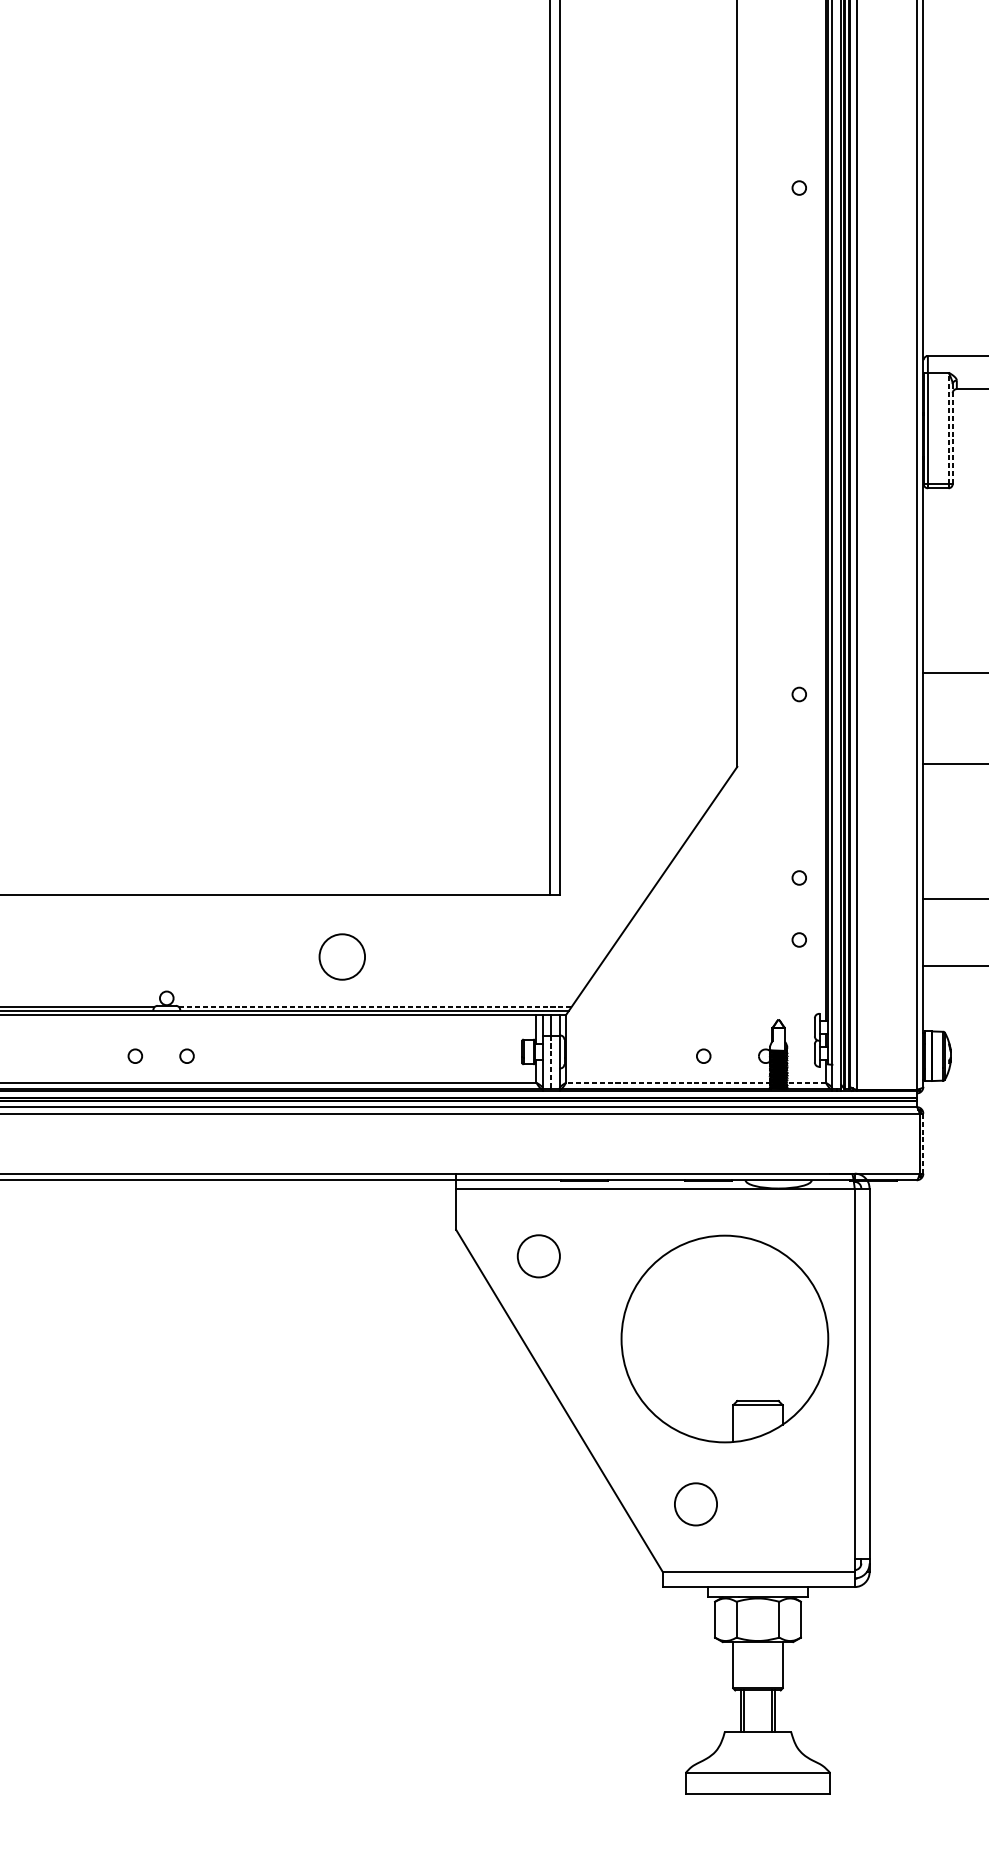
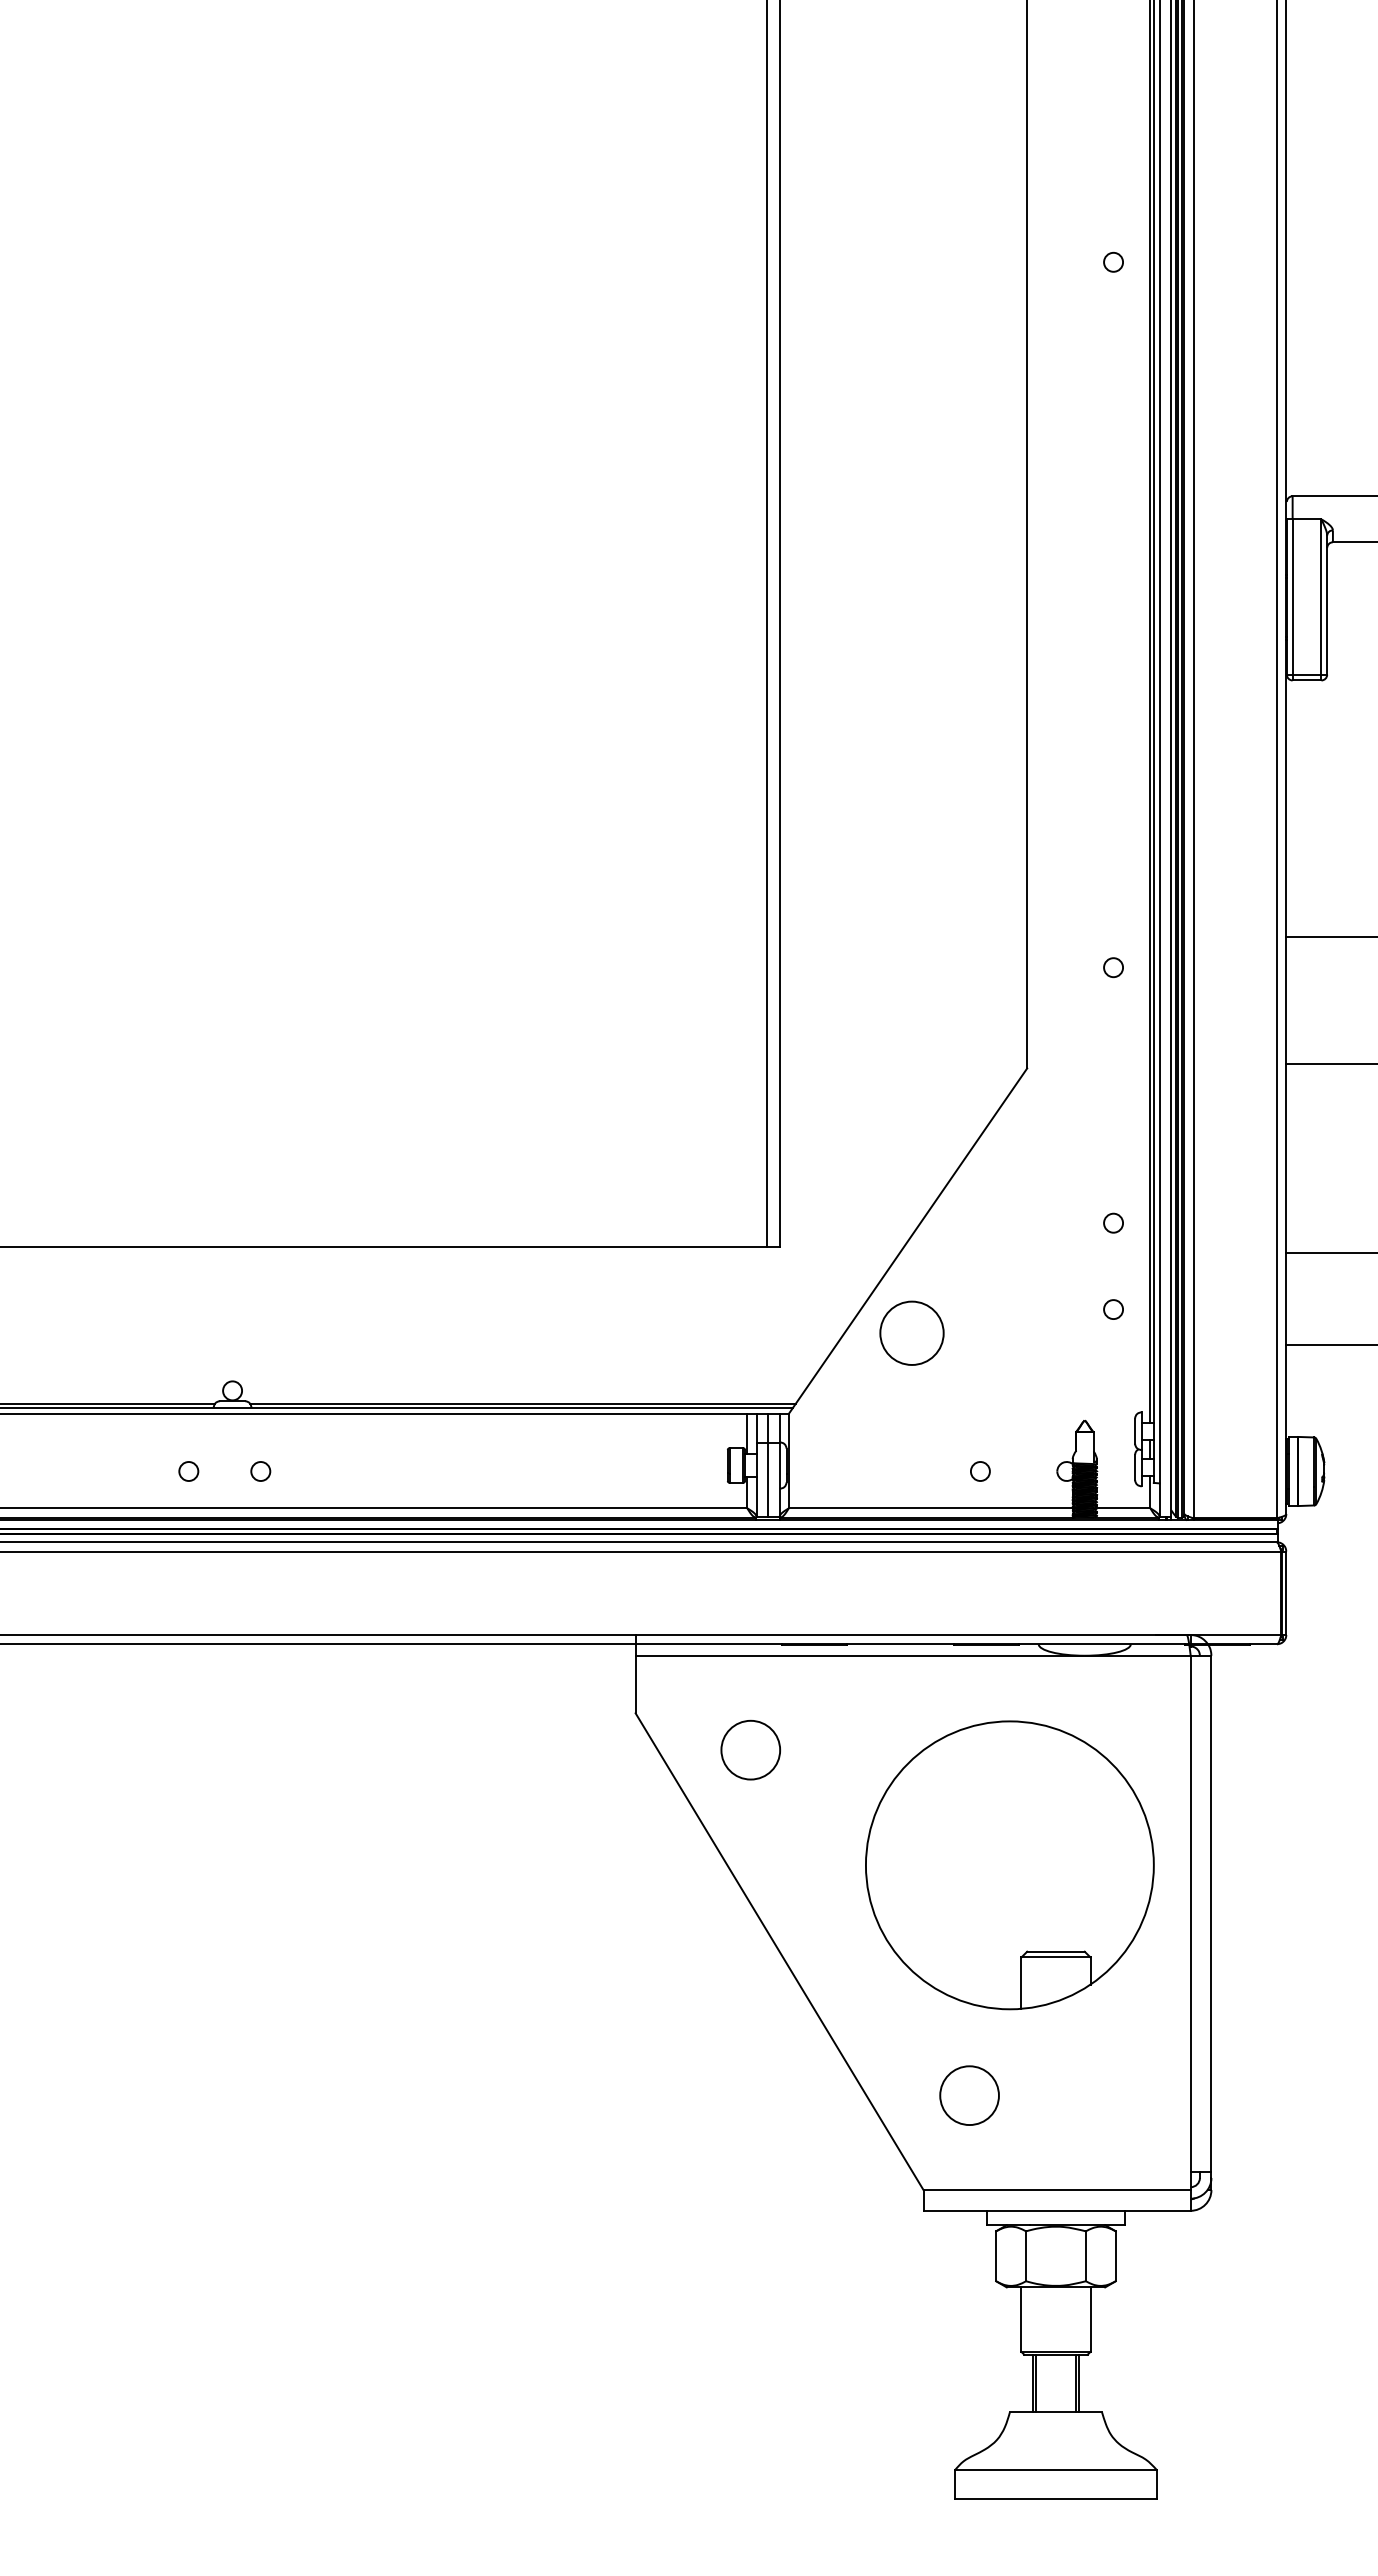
line: (948, 428) -> (1321, 596), dashed -> solid
line: (952, 434) -> (1327, 605), dashed -> solid
circle: (341, 956) -> (911, 1332), moved
line: (374, 1007) -> (522, 1403), dashed -> solid
line: (551, 1062) -> (768, 1480), dashed -> solid
line: (667, 1082) -> (930, 1508), dashed -> solid
line: (805, 1082) -> (1122, 1508), dashed -> solid
line: (923, 1143) -> (1286, 1593), dashed -> solid

